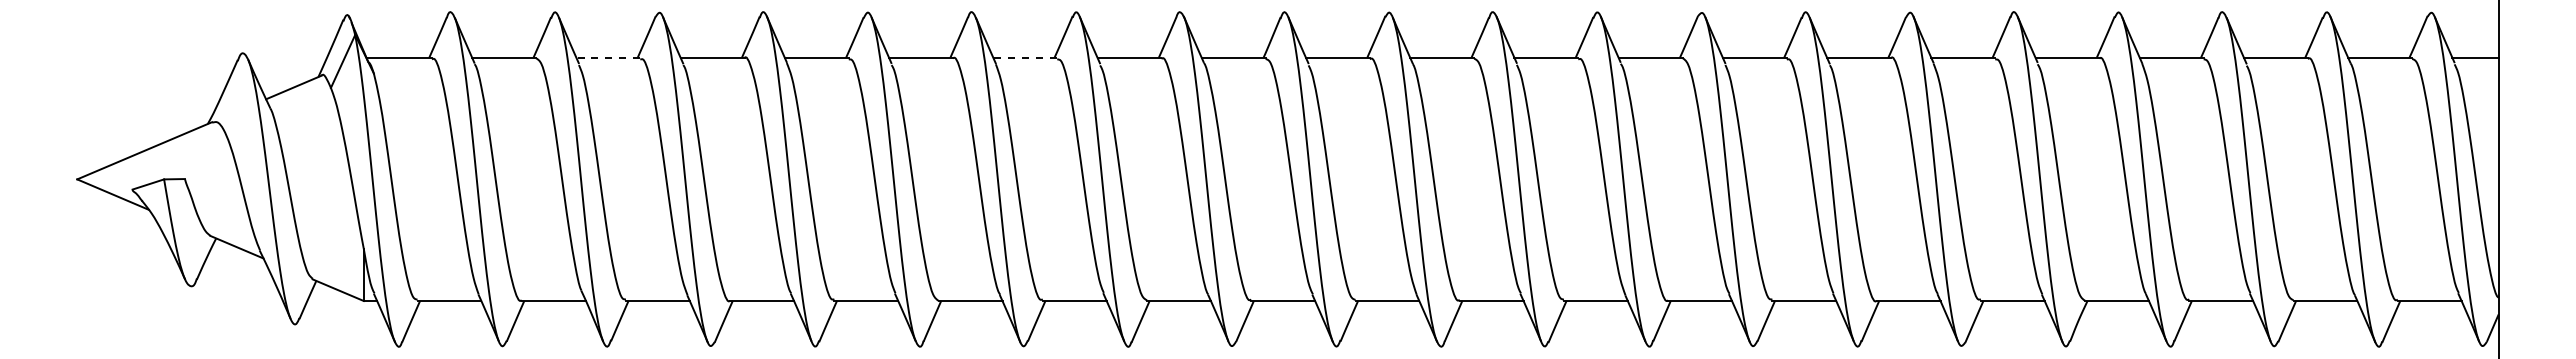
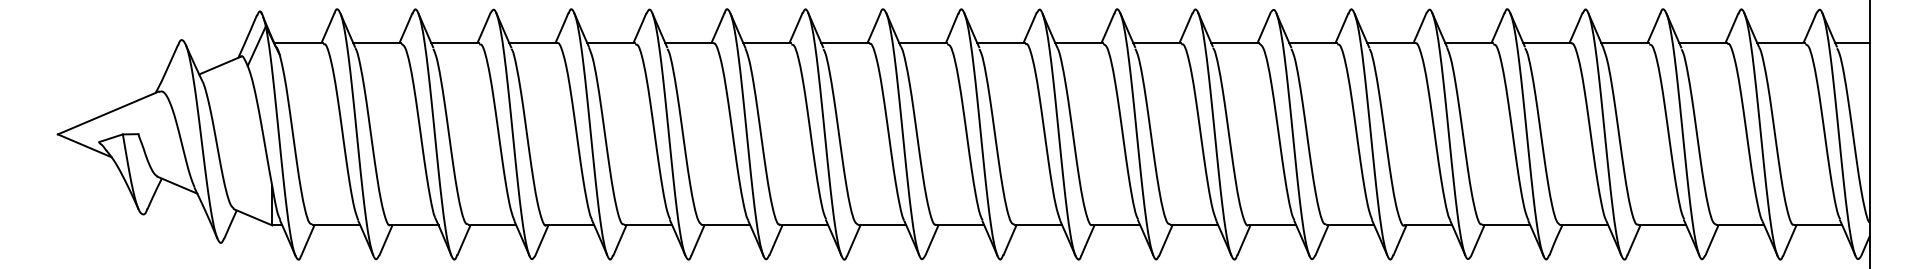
line: (608, 57) -> (455, 43), dashed -> solid
line: (1025, 57) -> (767, 43), dashed -> solid

